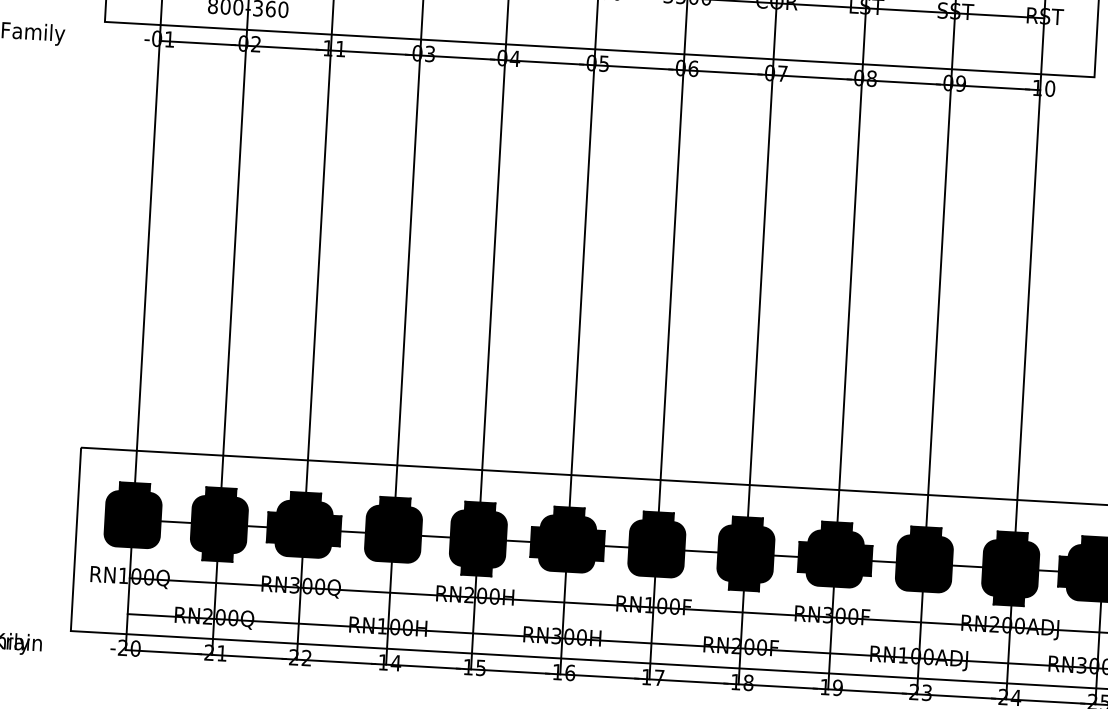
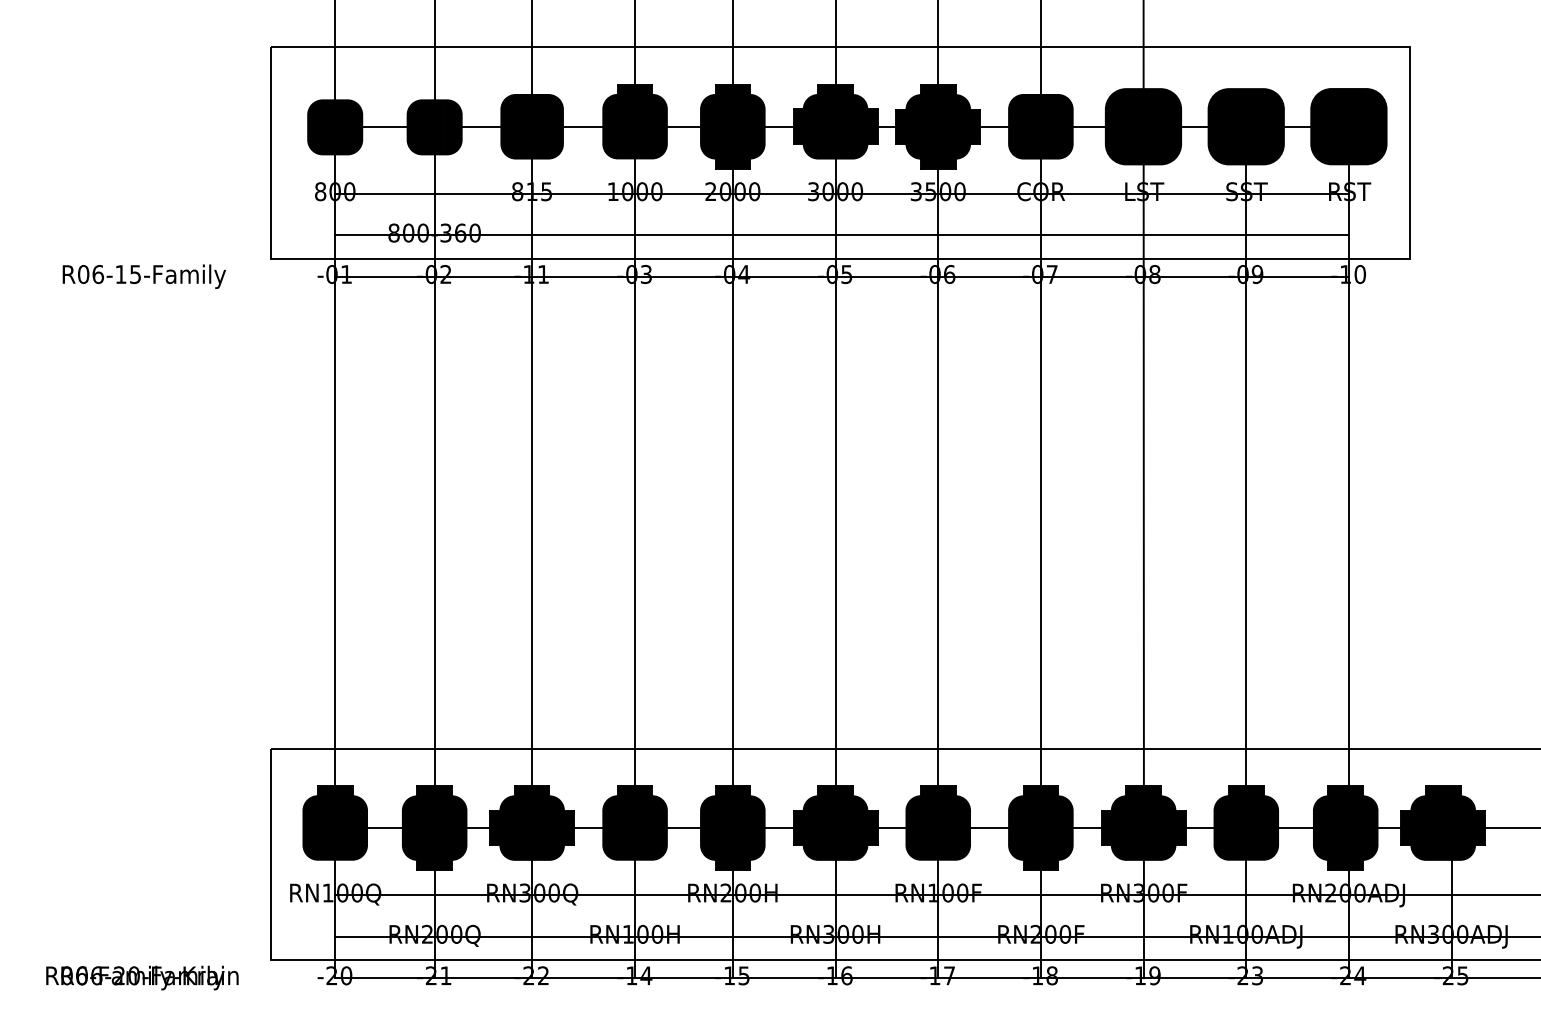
line: (601, 29) -> (841, 235), added

